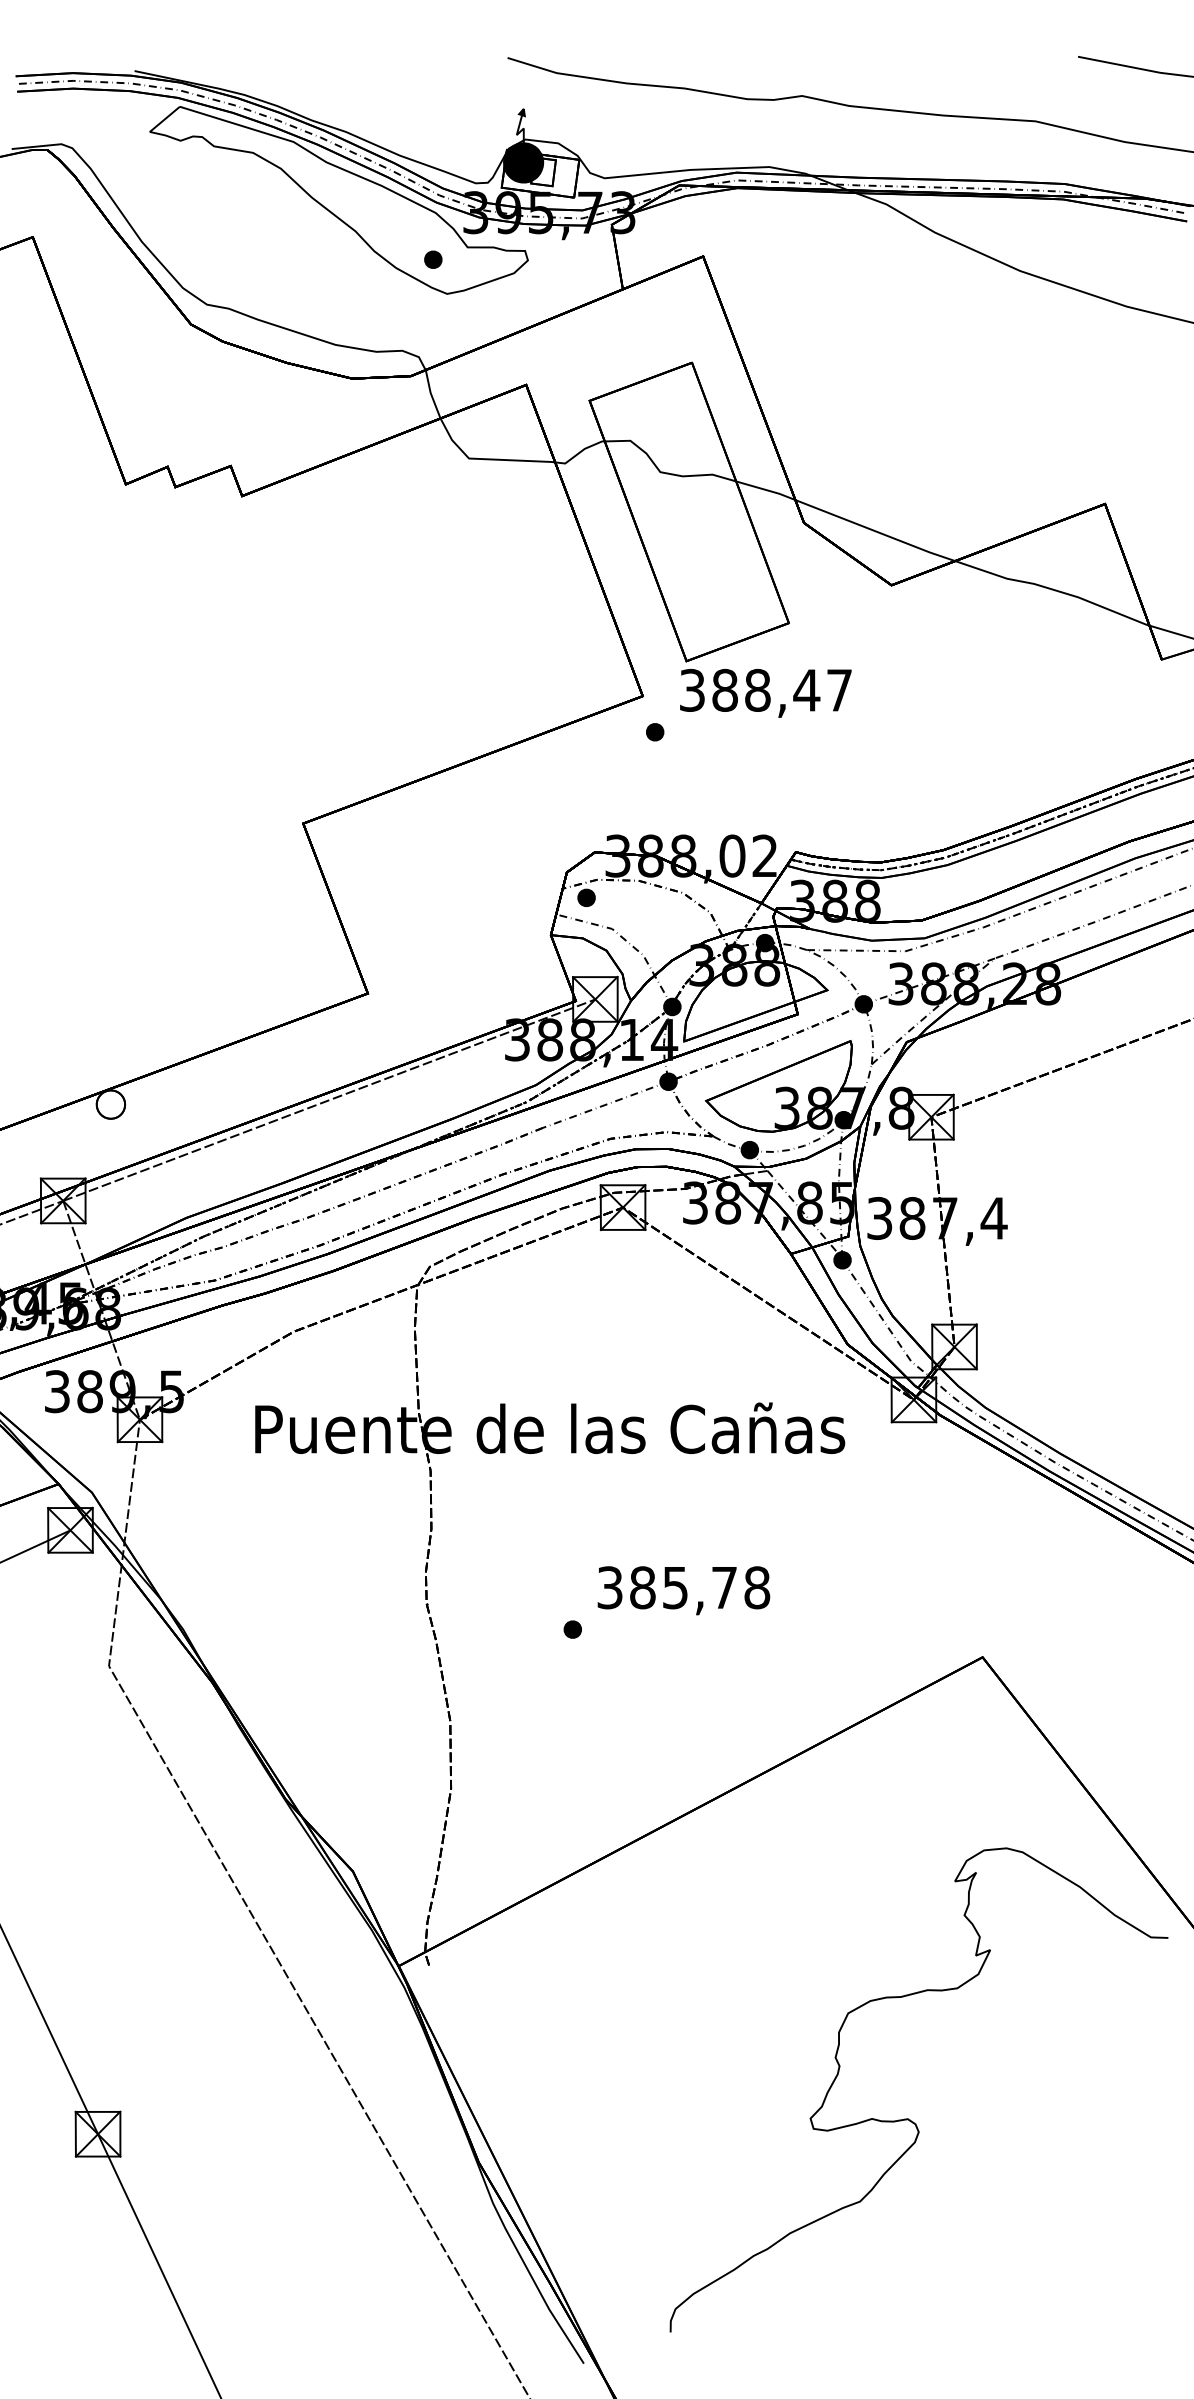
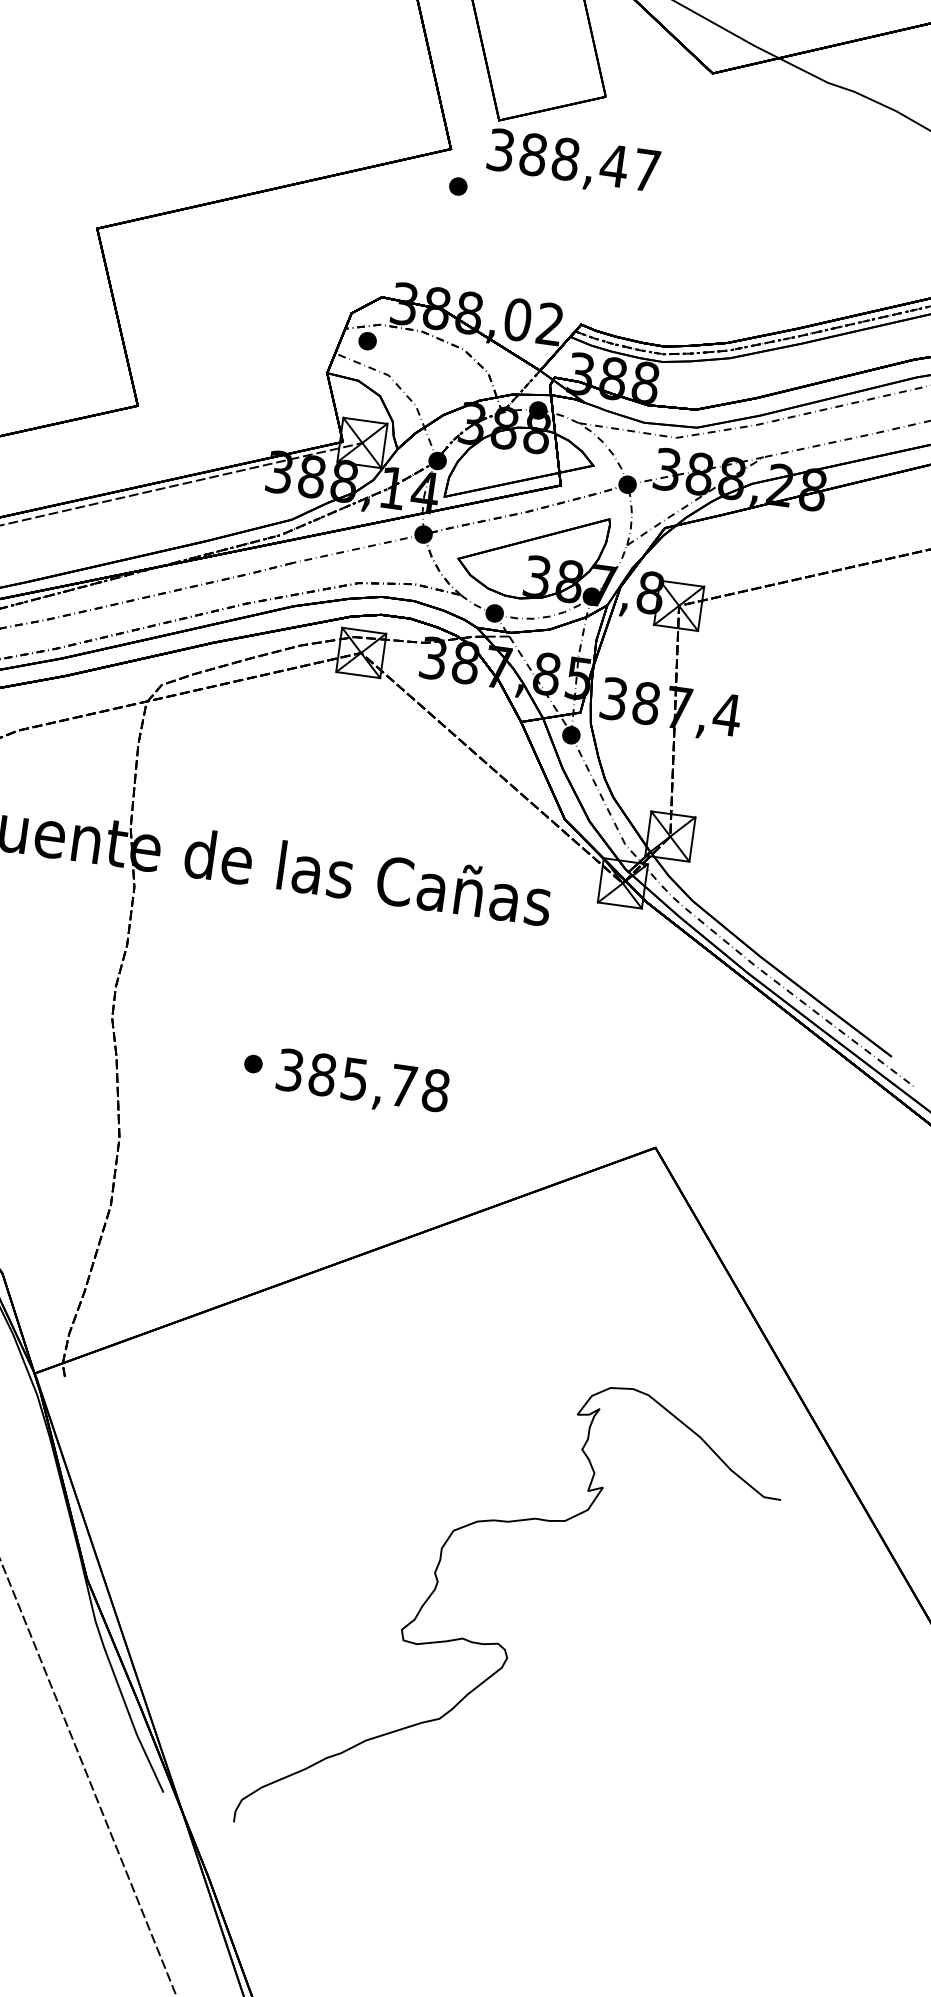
text: (683, 1590) -> (362, 1083), moved
curve: (908, 2118) -> (498, 1643), moved

